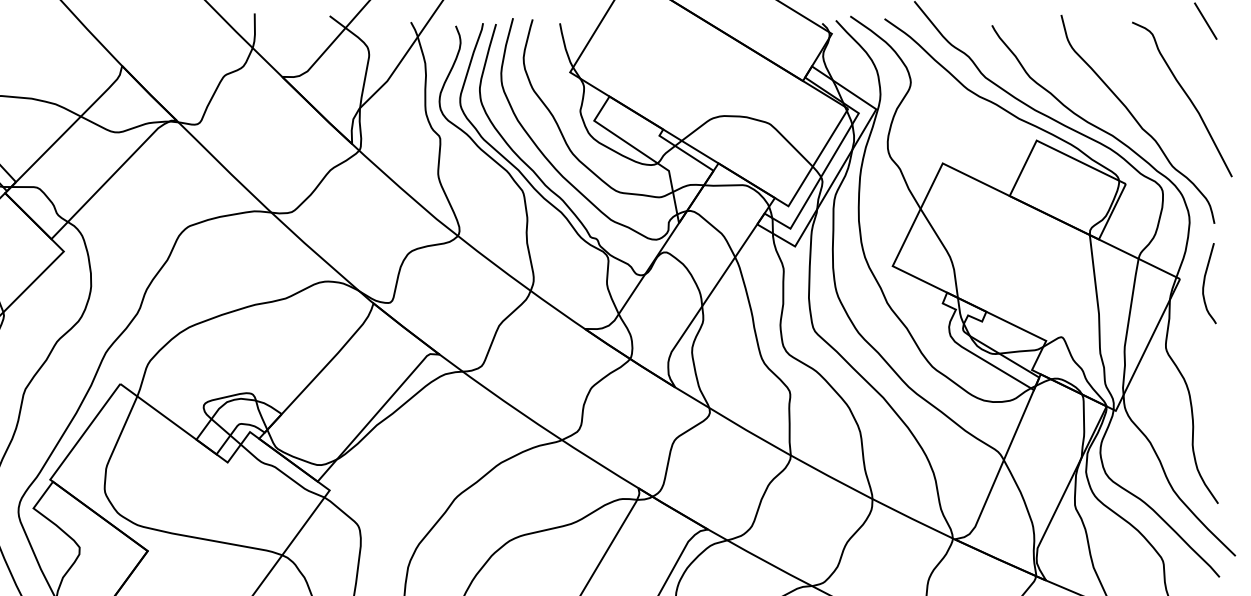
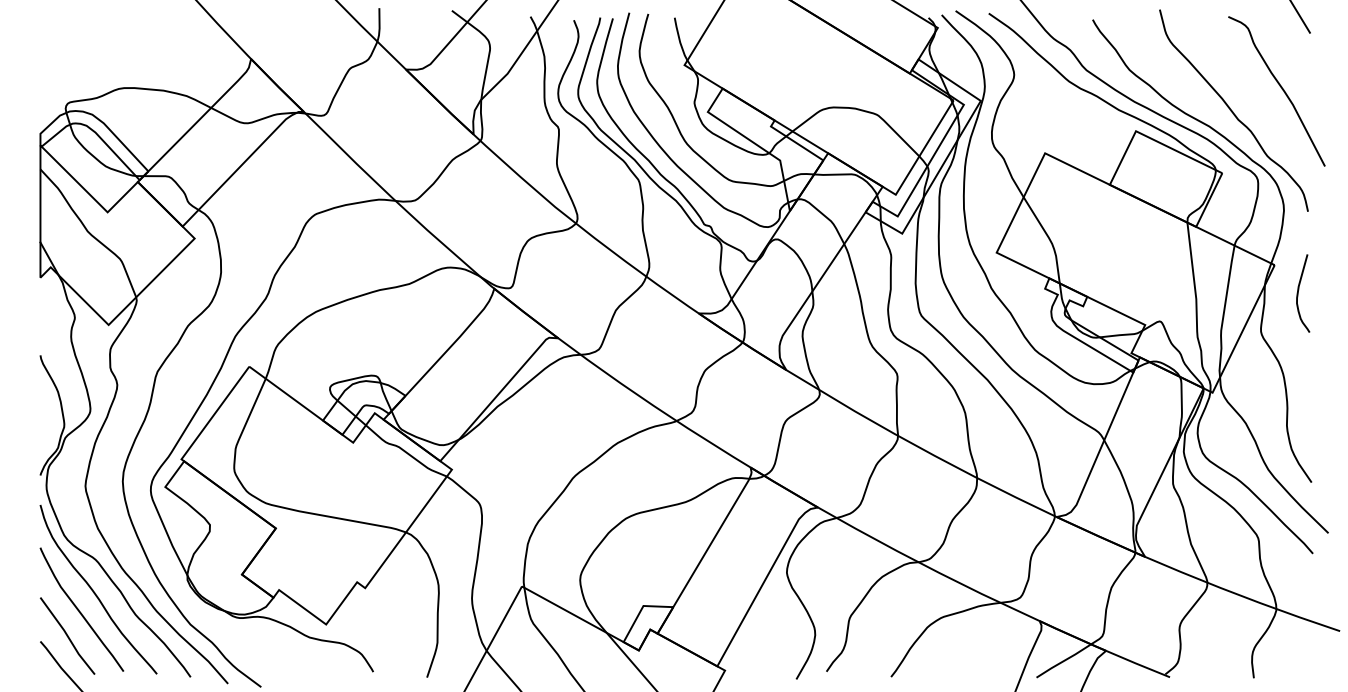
curve: (1205, 280) -> (1299, 290), moved

